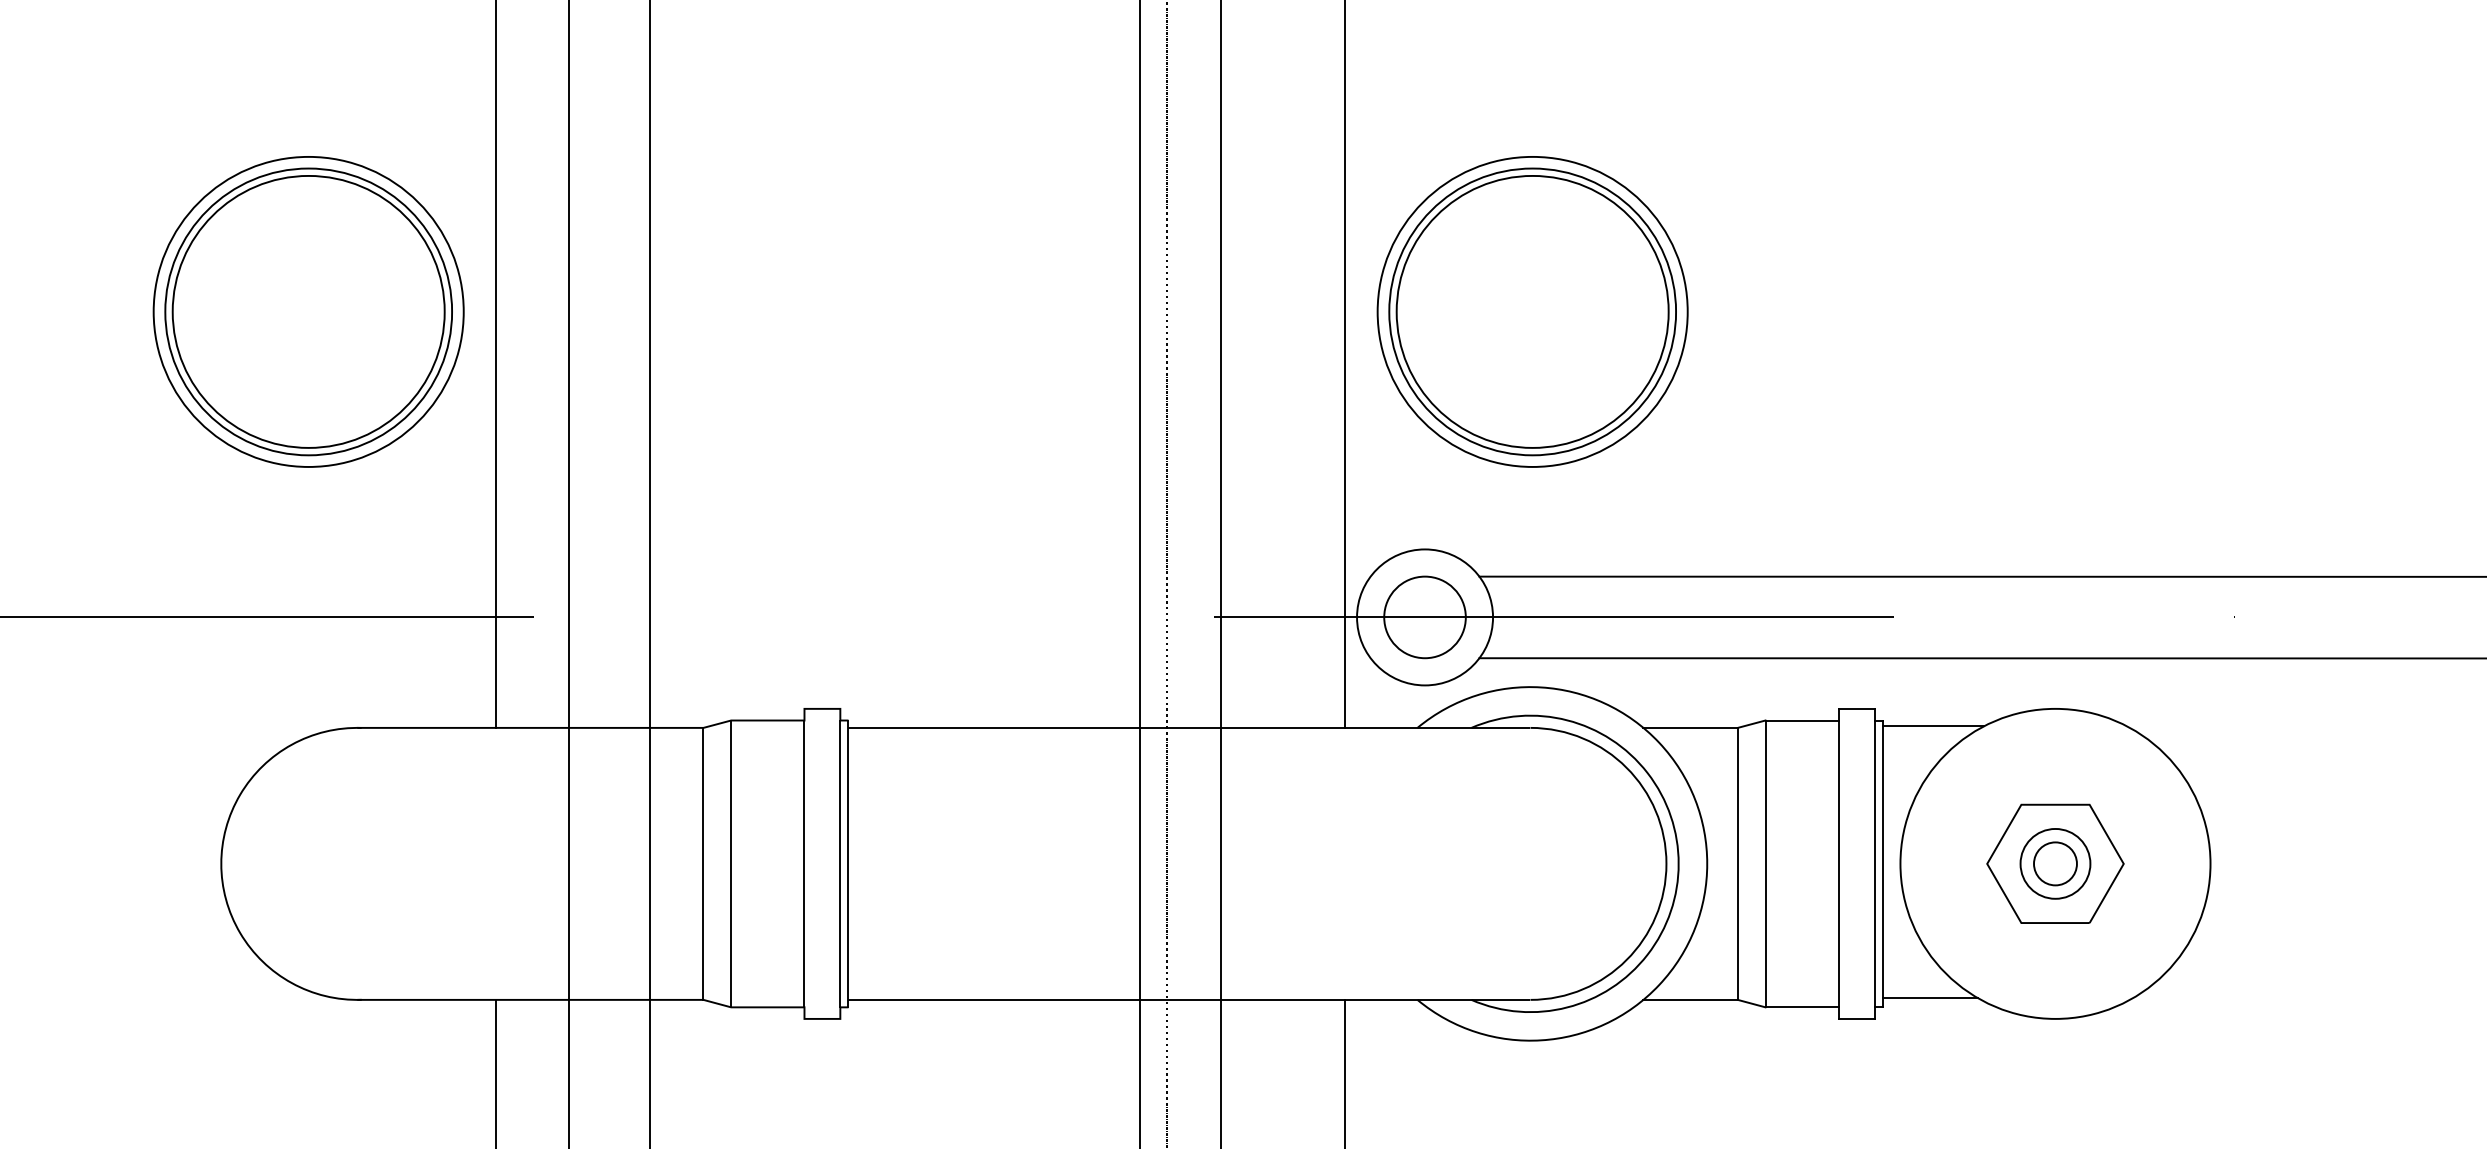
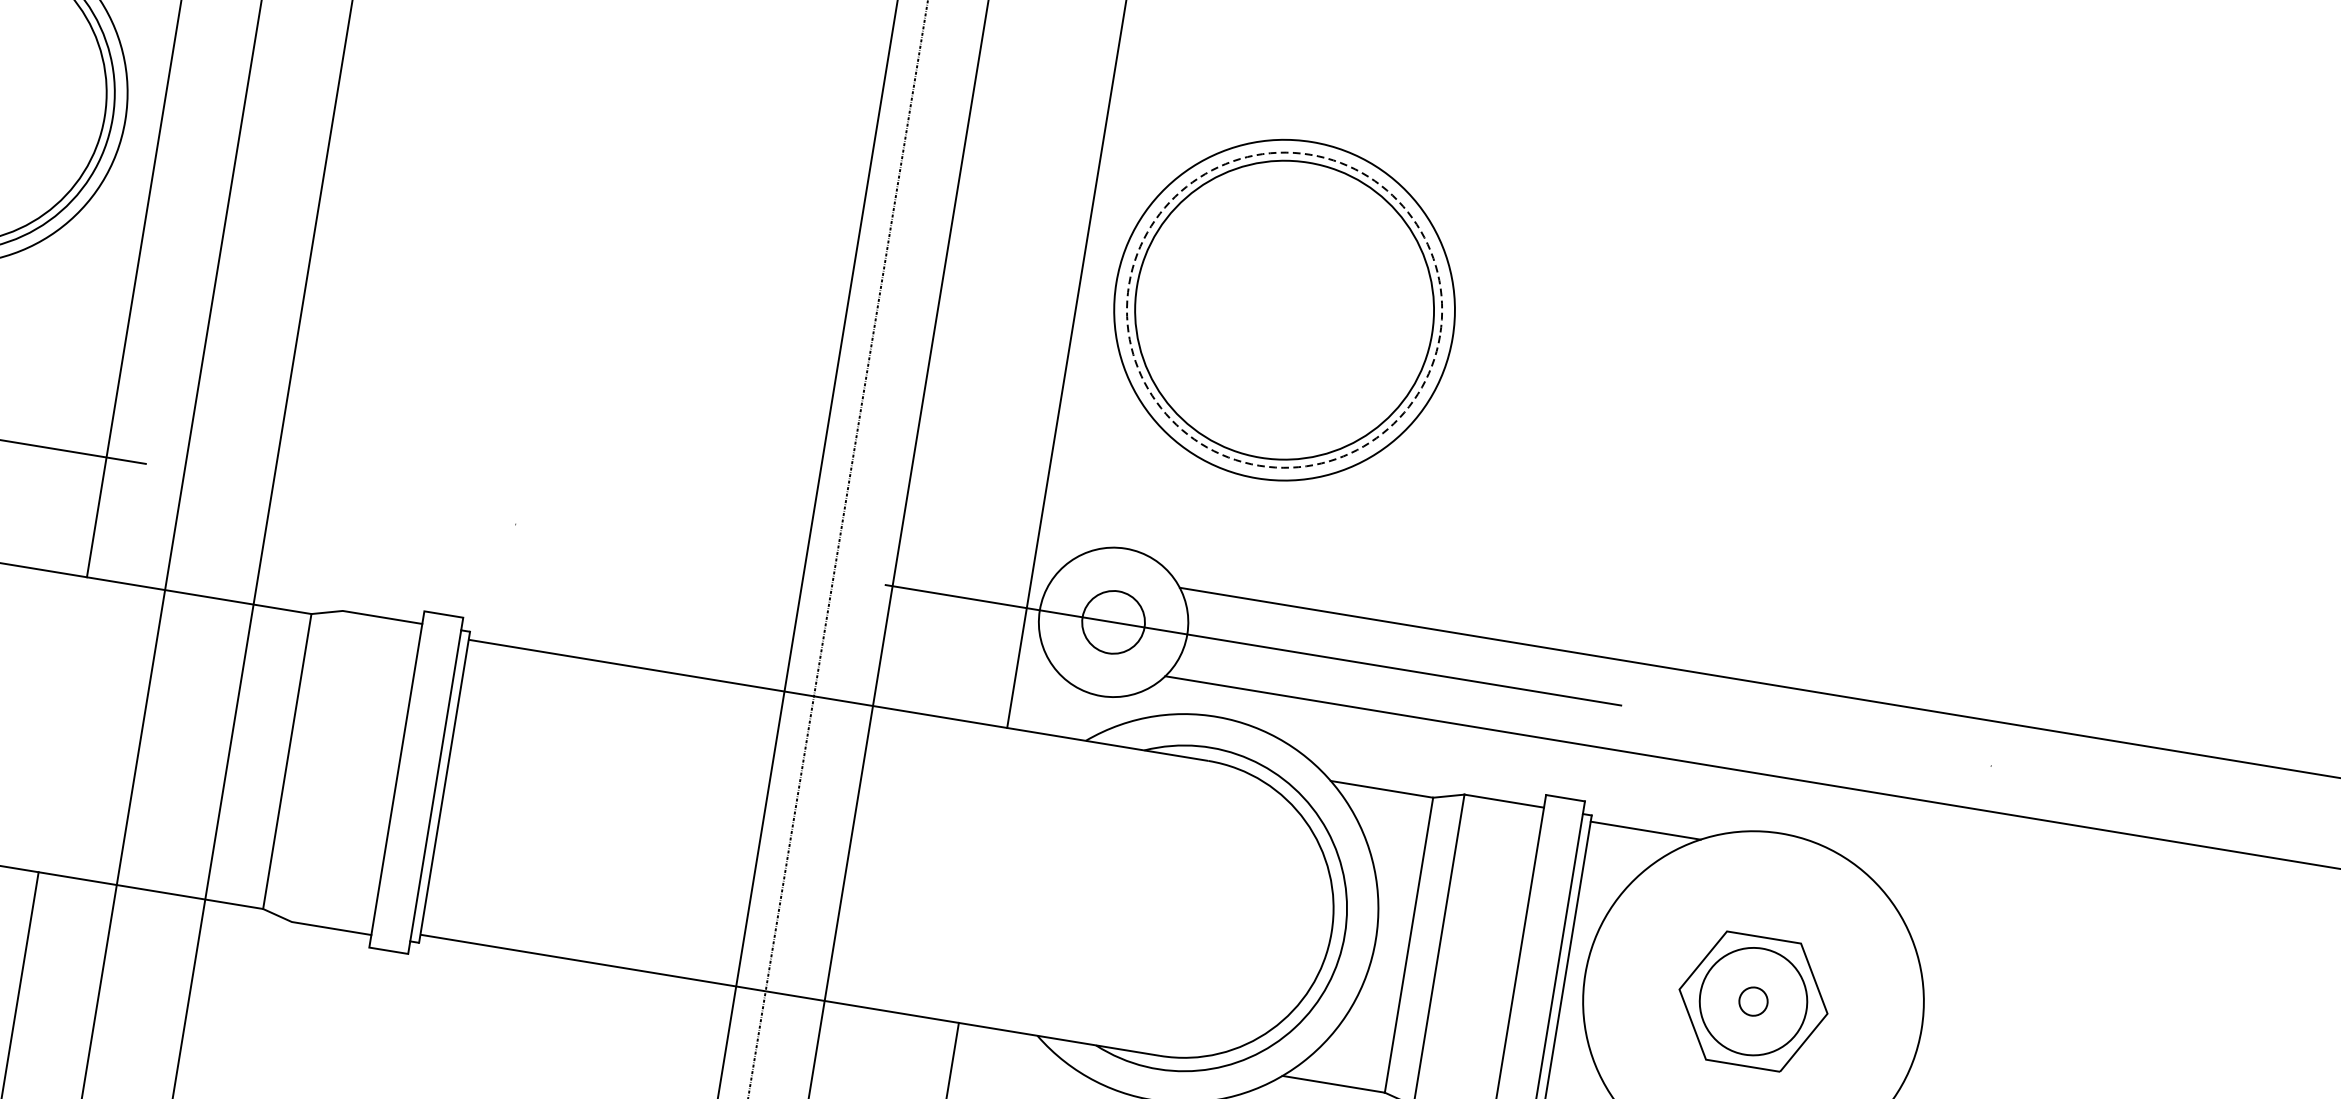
circle: (1532, 311) -> (1284, 309), solid -> dashed
circle: (1424, 617) -> (1113, 622), size x0.7
line: (731, 863) -> (317, 766), removed
circle: (2055, 863) -> (1753, 1001), size x0.6
circle: (2055, 863) -> (1753, 1001), size x1.4

